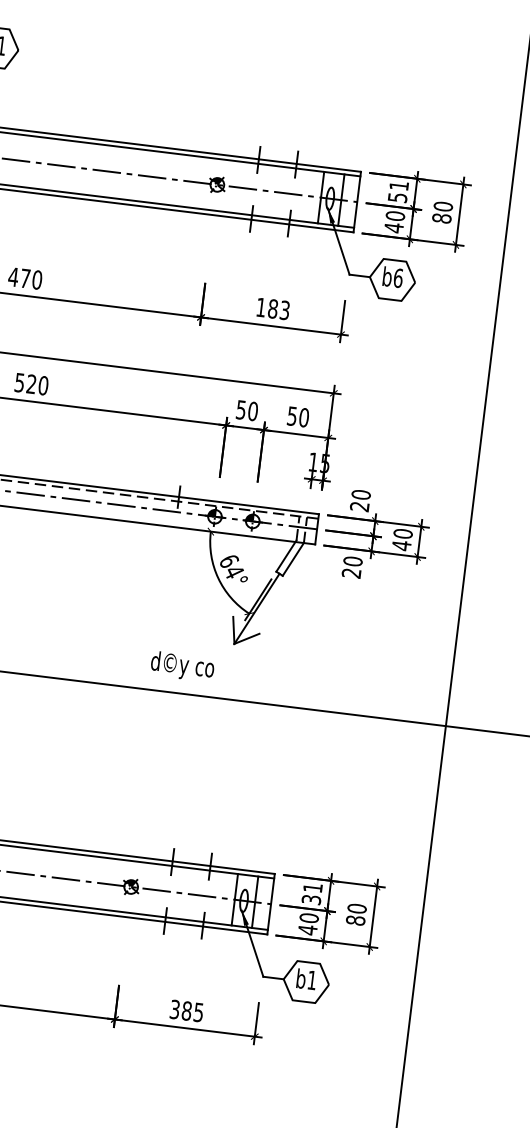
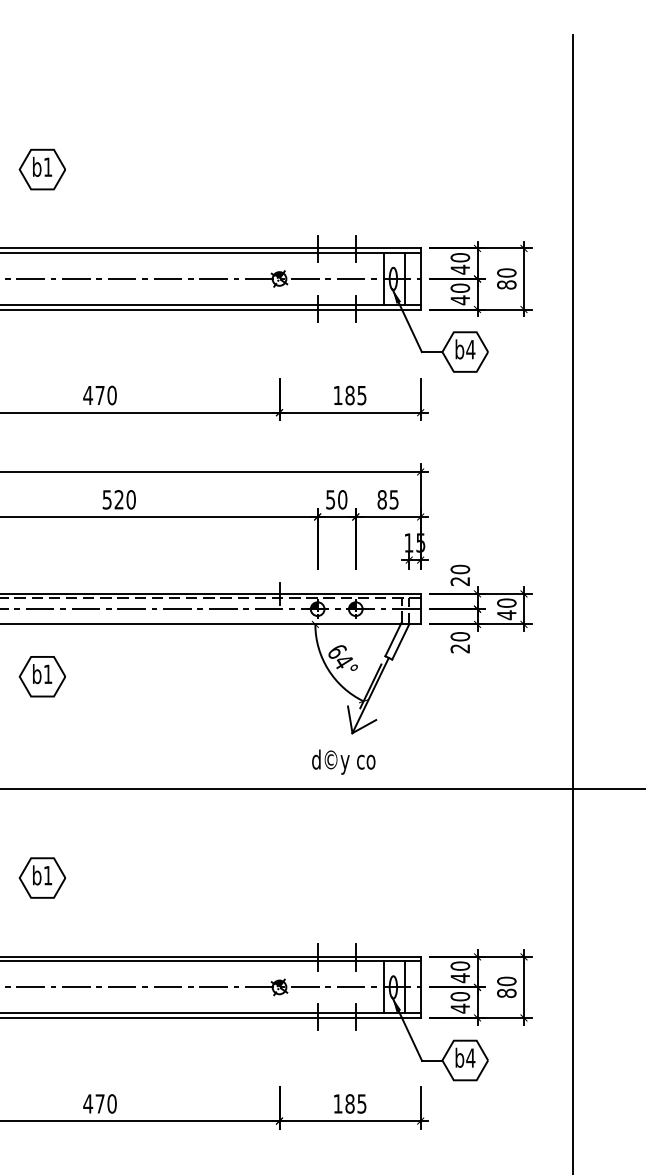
text: (398, 191) -> (460, 263), 51 -> 40
text: (398, 278) -> (470, 349), b6 -> b4
text: (285, 309) -> (362, 394), 183 -> 185
text: (297, 416) -> (387, 499), 50 -> 85
text: (182, 666) -> (343, 761), moved
text: (312, 894) -> (460, 972), 31 -> 40
text: (311, 979) -> (470, 1057), b1 -> b4
text: (174, 1009) -> (337, 1103), 385 -> 185

